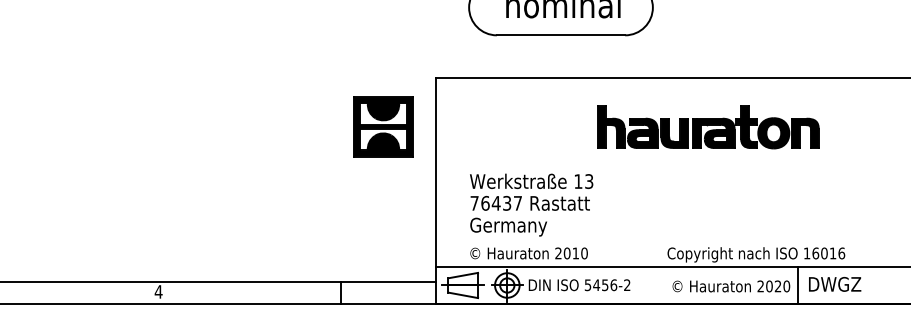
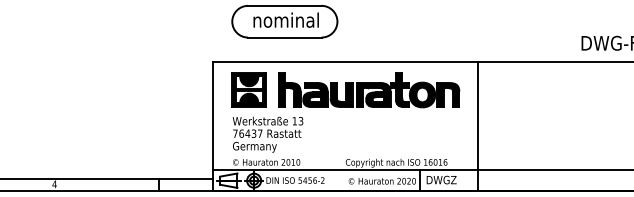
part: (382, 126) -> (248, 89), moved
part: (708, 127) -> (369, 90), size x1.43
line: (897, 190) -> (477, 126), added

